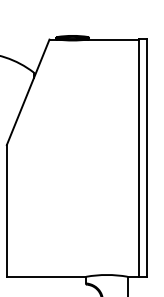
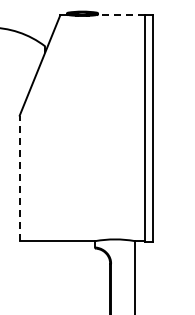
line: (112, 39) -> (120, 15), solid -> dashed
line: (6, 211) -> (19, 178), solid -> dashed

